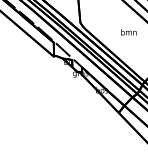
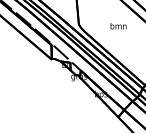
text: (128, 32) -> (118, 26), moved

